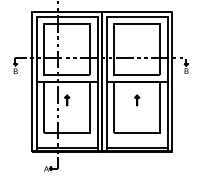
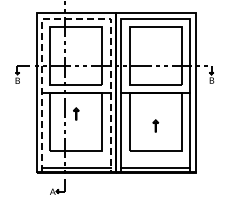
line: (67, 16) -> (76, 18), solid -> dashed
part: (136, 100) -> (155, 125), moved

